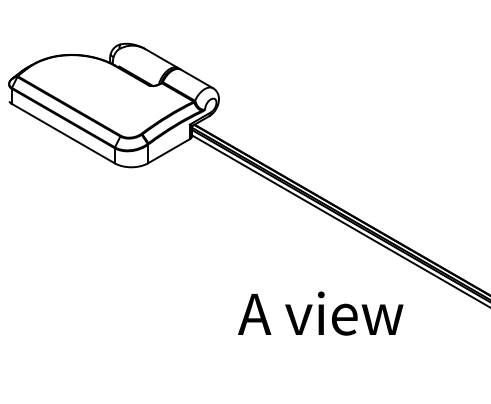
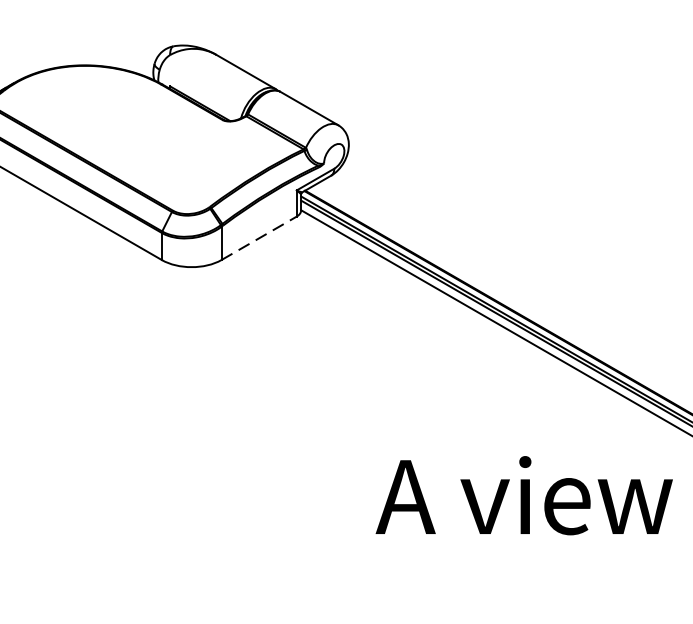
line: (169, 150) -> (260, 237), solid -> dashed
text: (320, 313) -> (523, 495), moved

